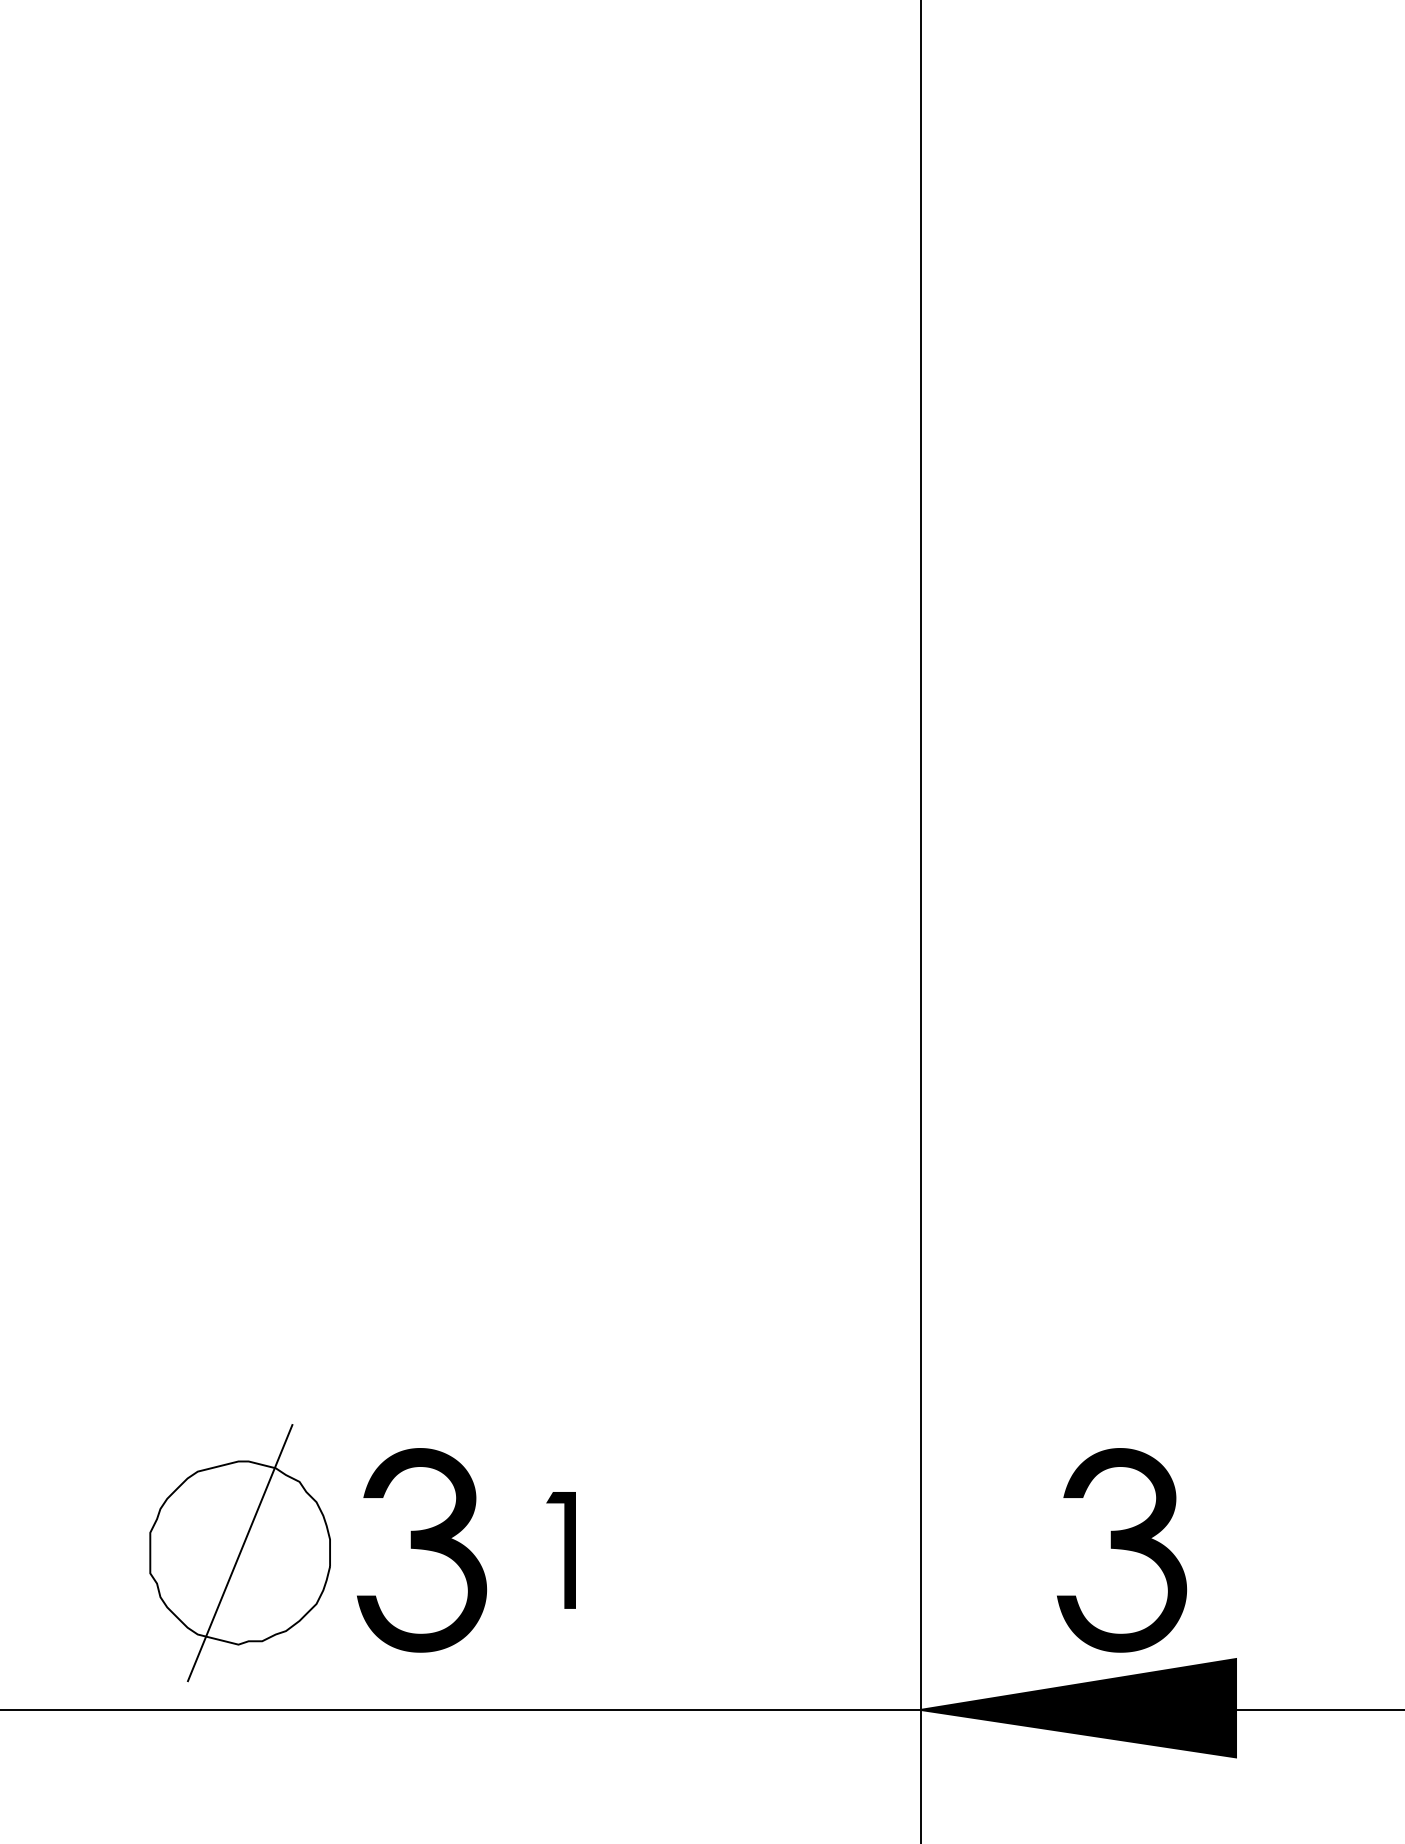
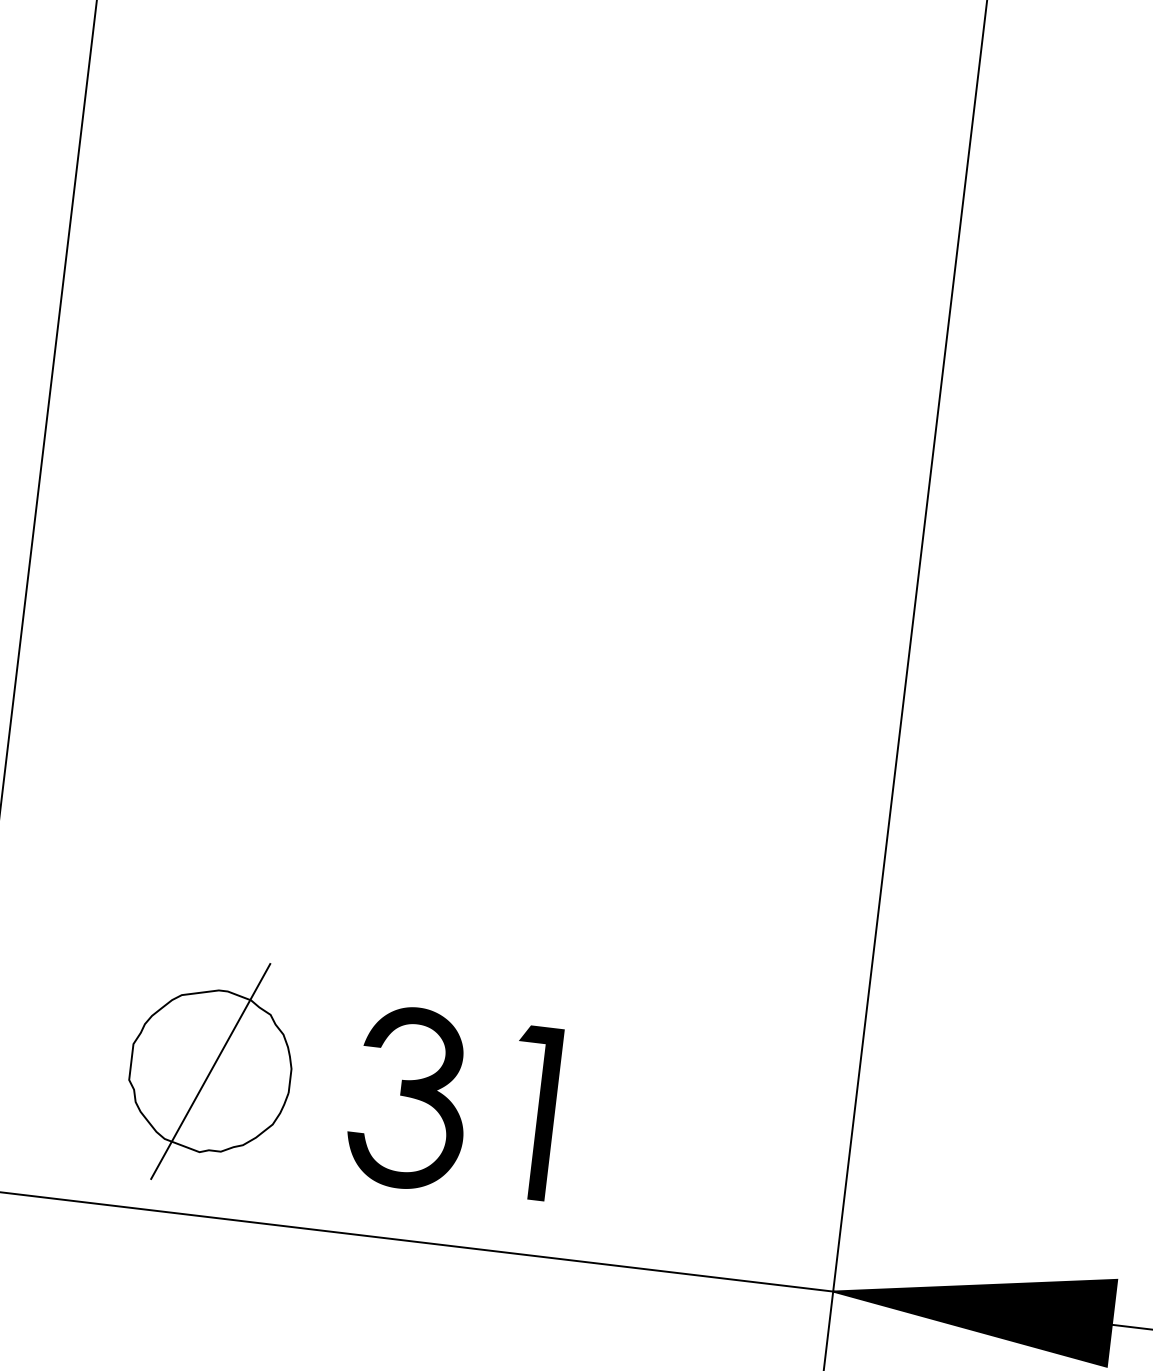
part: (560, 1550) -> (532, 1112), size x1.67
part: (1121, 1550) -> (1027, 1171), removed
part: (239, 1553) -> (210, 1071), moved

